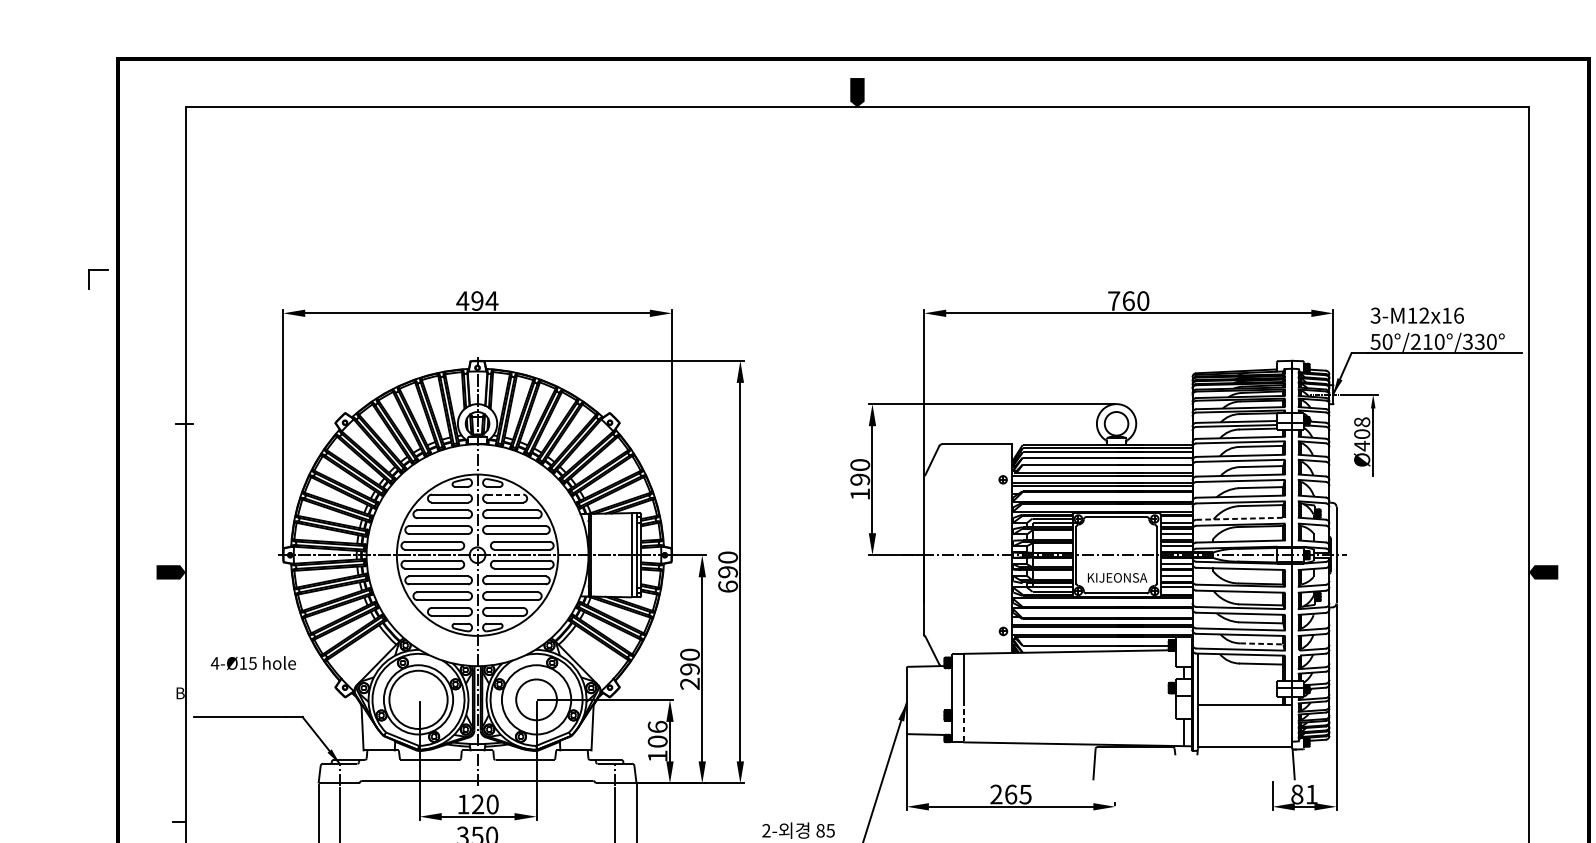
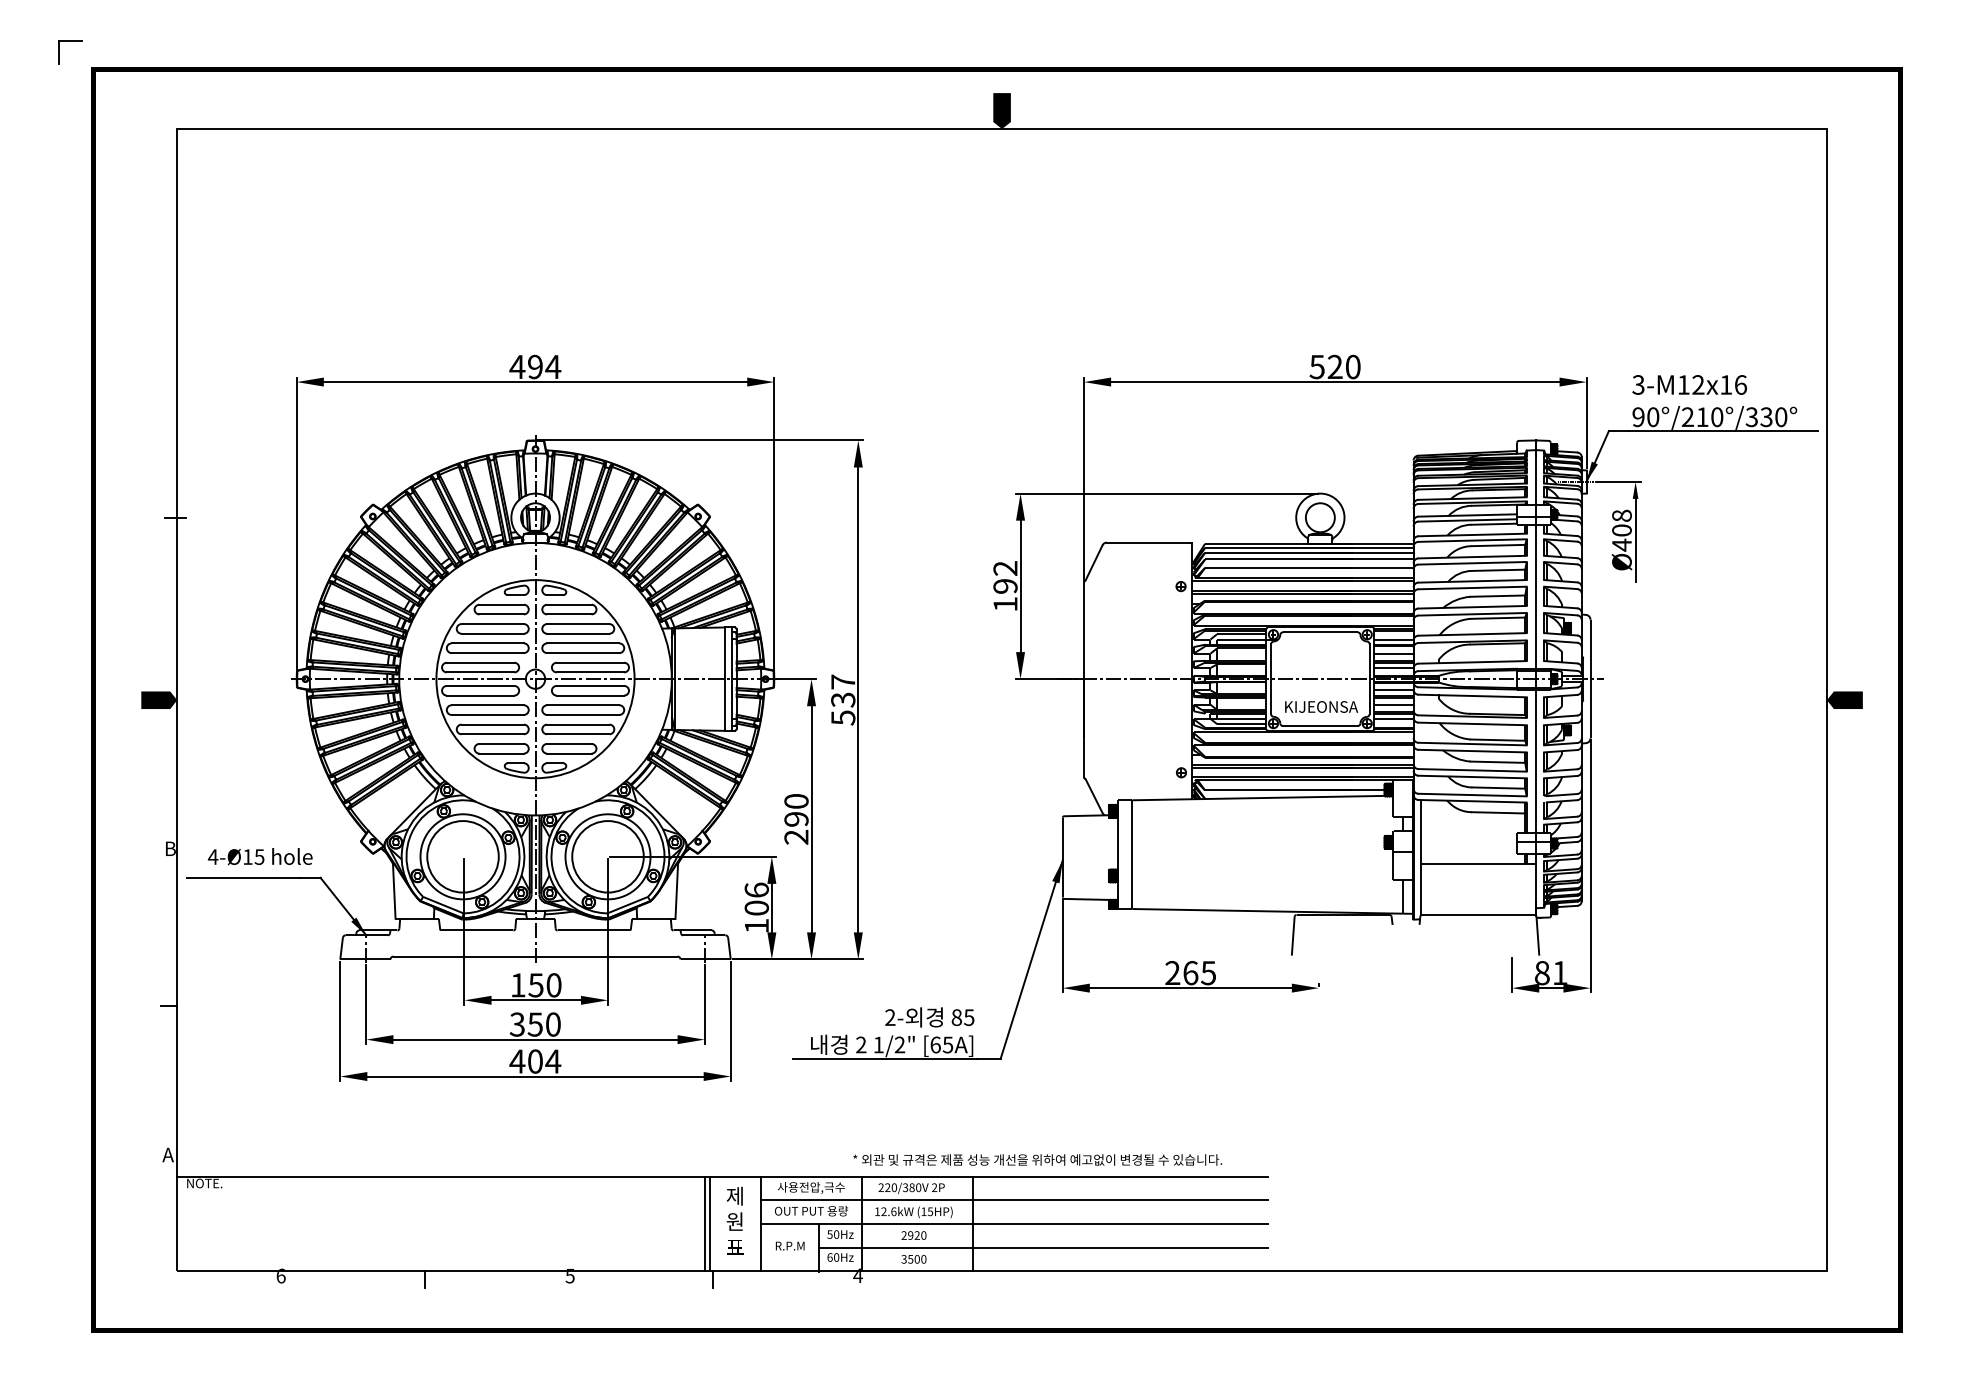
part: (98, 270) -> (70, 41), moved
text: (1120, 300) -> (1325, 366), 760 -> 520
text: (1375, 342) -> (1638, 417), 50°/210°/330° -> 90°/210°/330°
text: (860, 465) -> (1005, 568), 190 -> 192
line: (505, 494) -> (569, 604), dashed -> solid
line: (1241, 518) -> (1473, 634), dashed -> solid
text: (728, 571) -> (843, 699), 690 -> 537
line: (1262, 644) -> (1499, 788), dashed -> solid
text: (253, 662) -> (260, 856), moved
circle: (536, 699) -> (607, 856), size x1.43
line: (963, 721) -> (1132, 883), dashed -> solid
text: (477, 804) -> (535, 985), 120 -> 150

